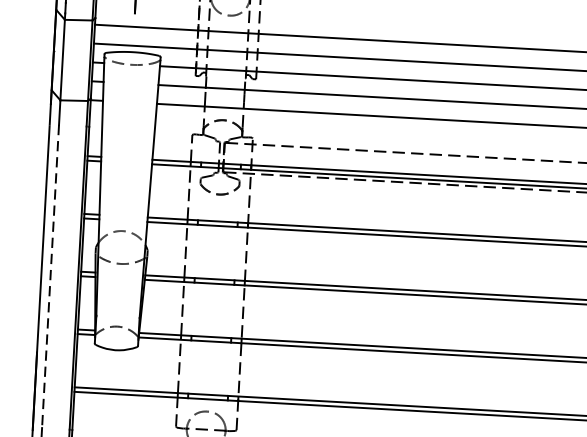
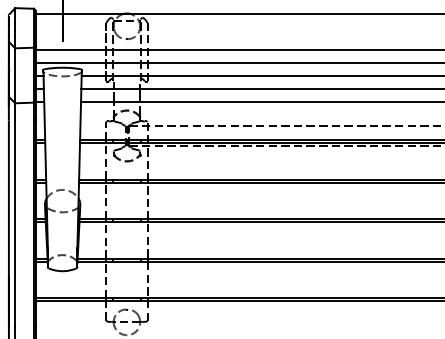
line: (50, 277) -> (15, 224), dashed -> solid

